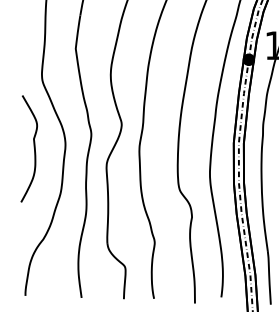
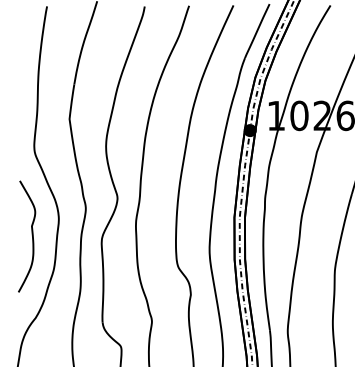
curve: (33, 147) -> (31, 235), moved

